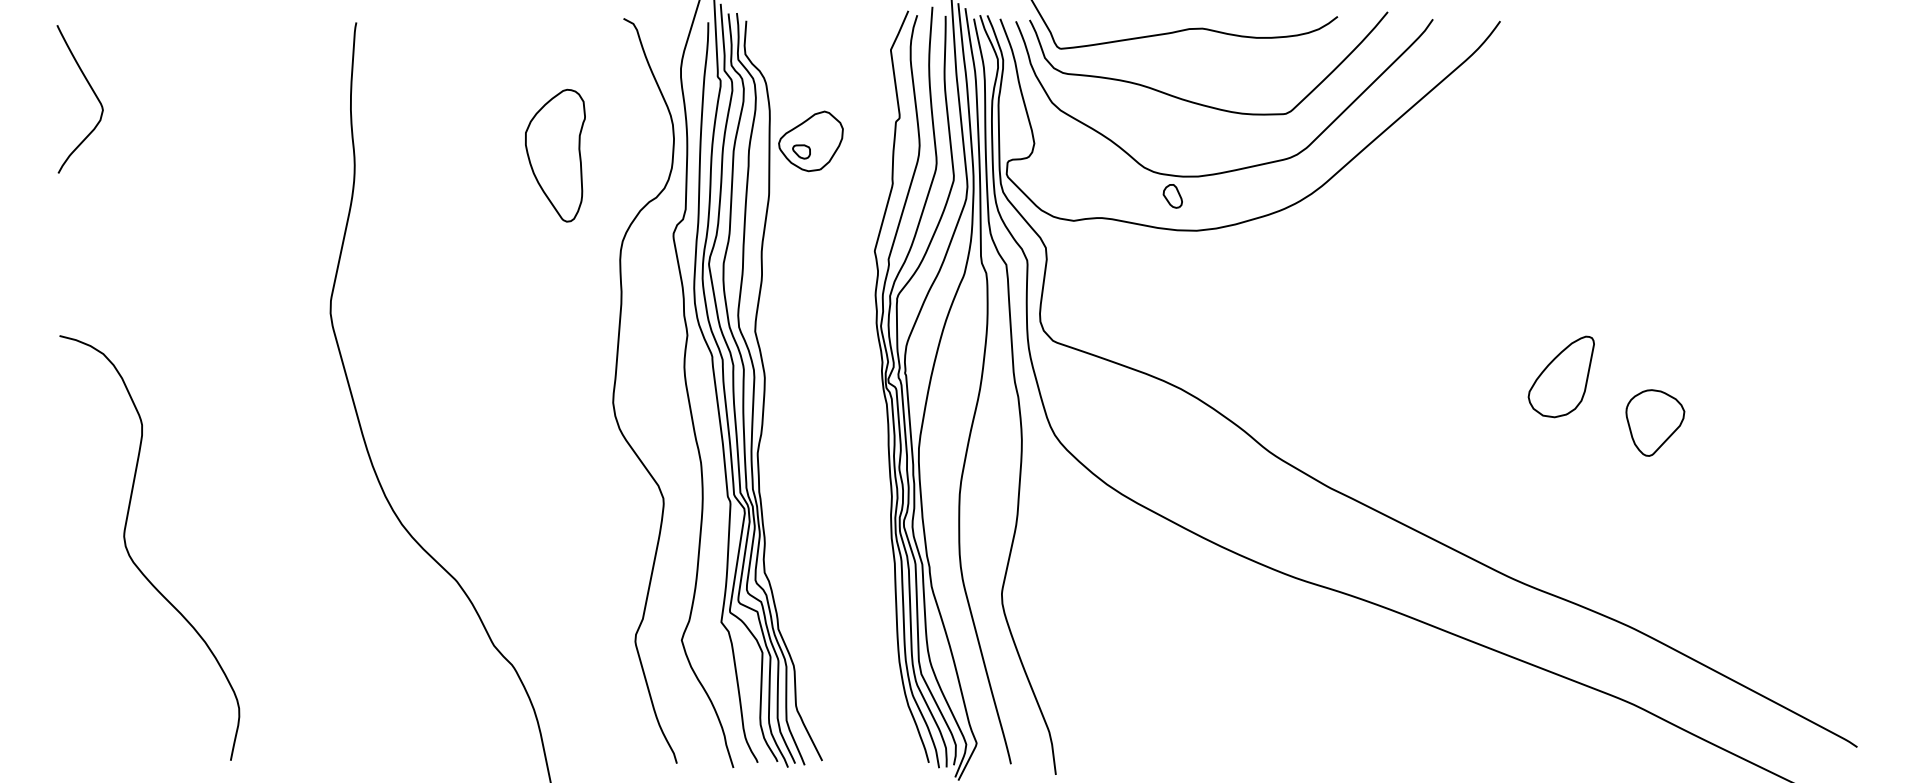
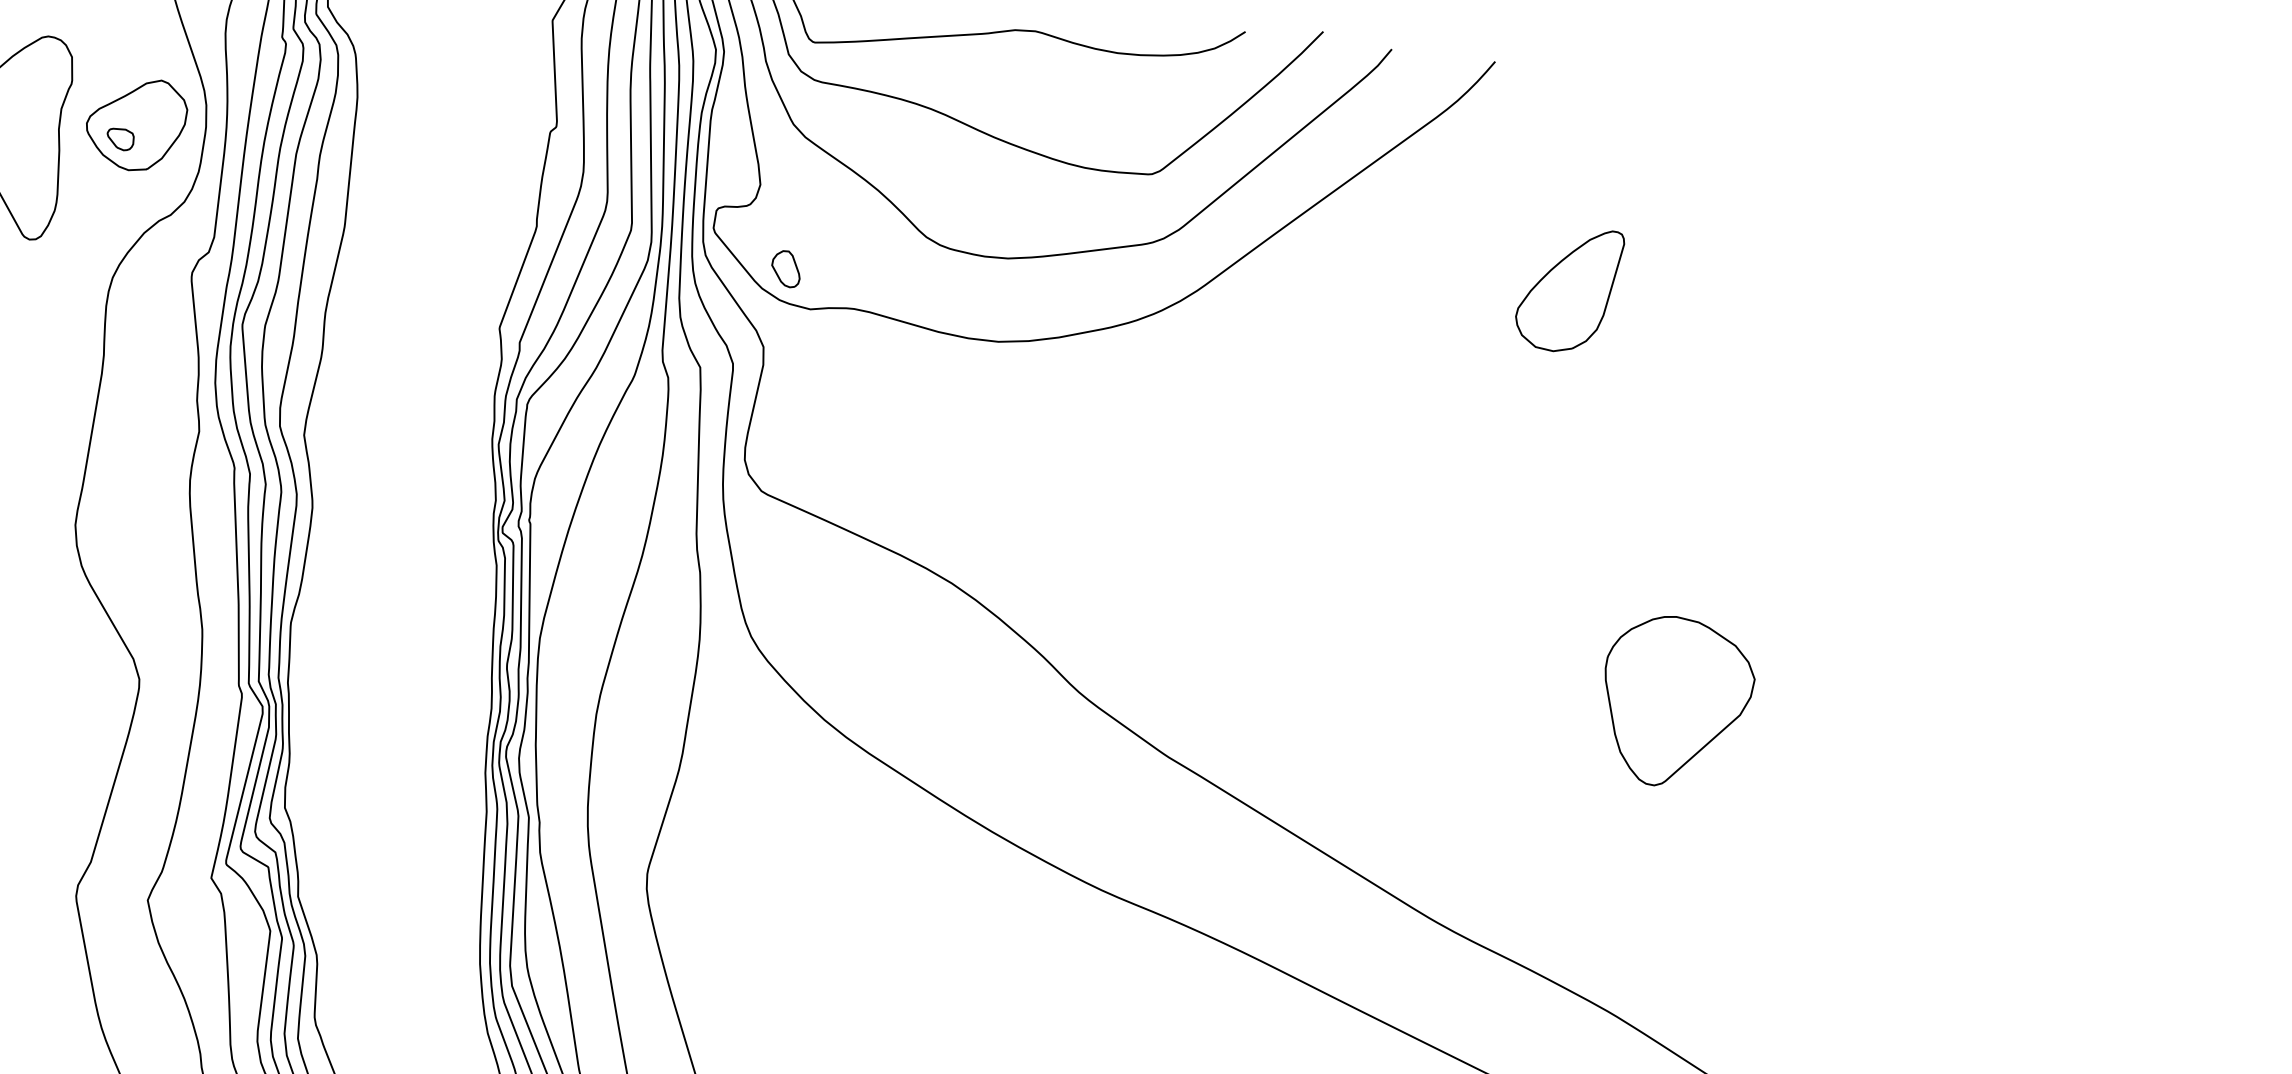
part: (810, 141) -> (135, 124), moved
part: (1172, 196) -> (785, 269), moved
part: (1560, 376) -> (1567, 289), moved
part: (1655, 422) -> (1677, 701), size x1.67

